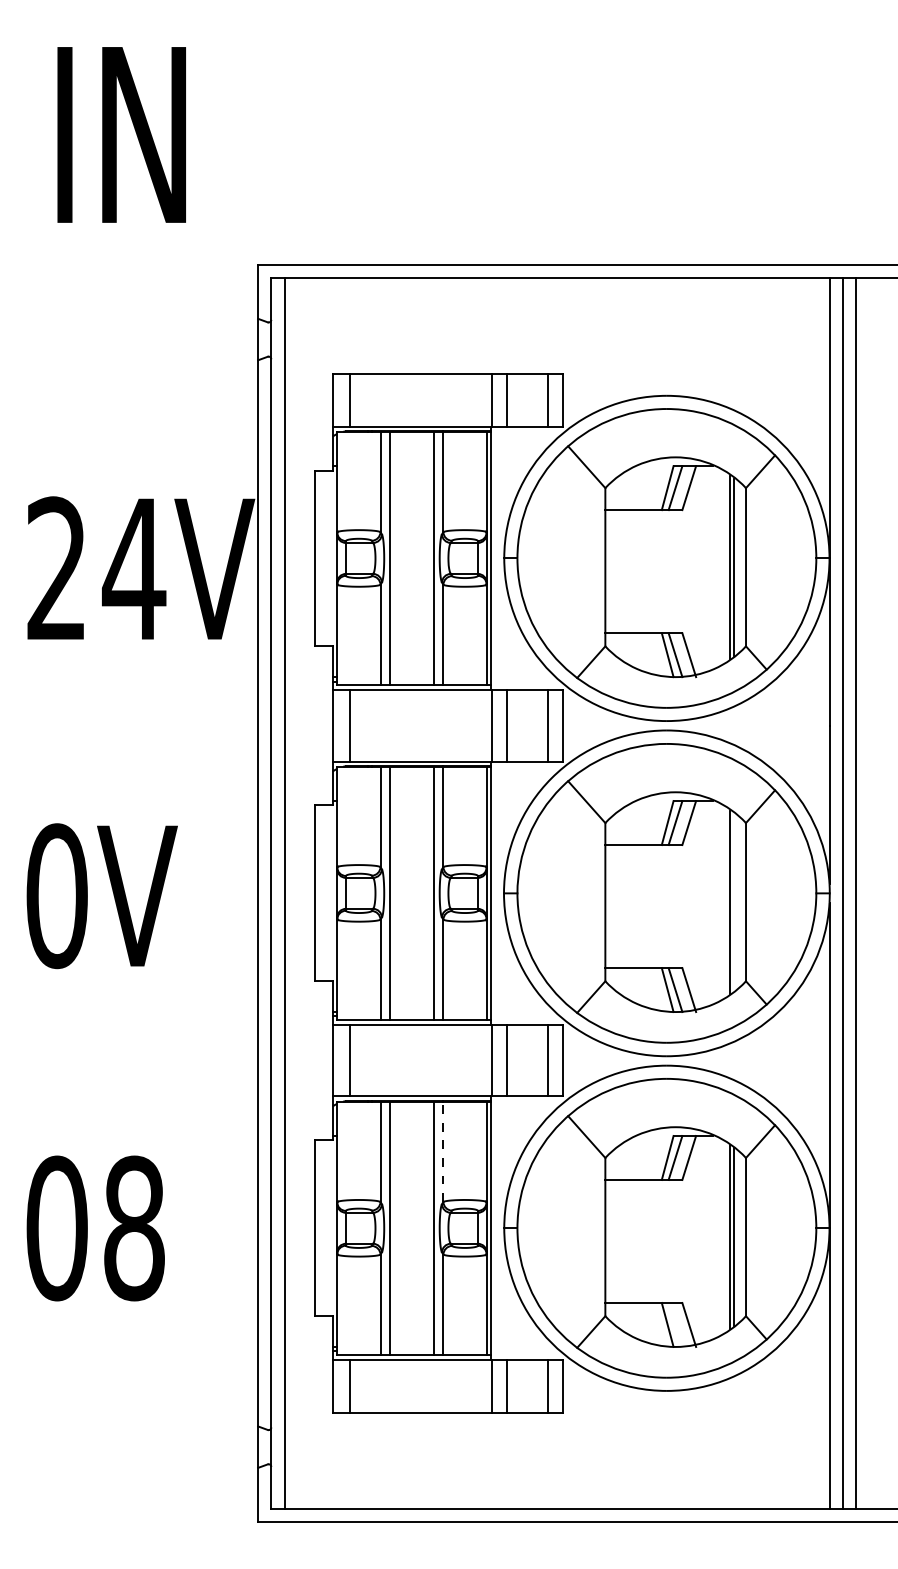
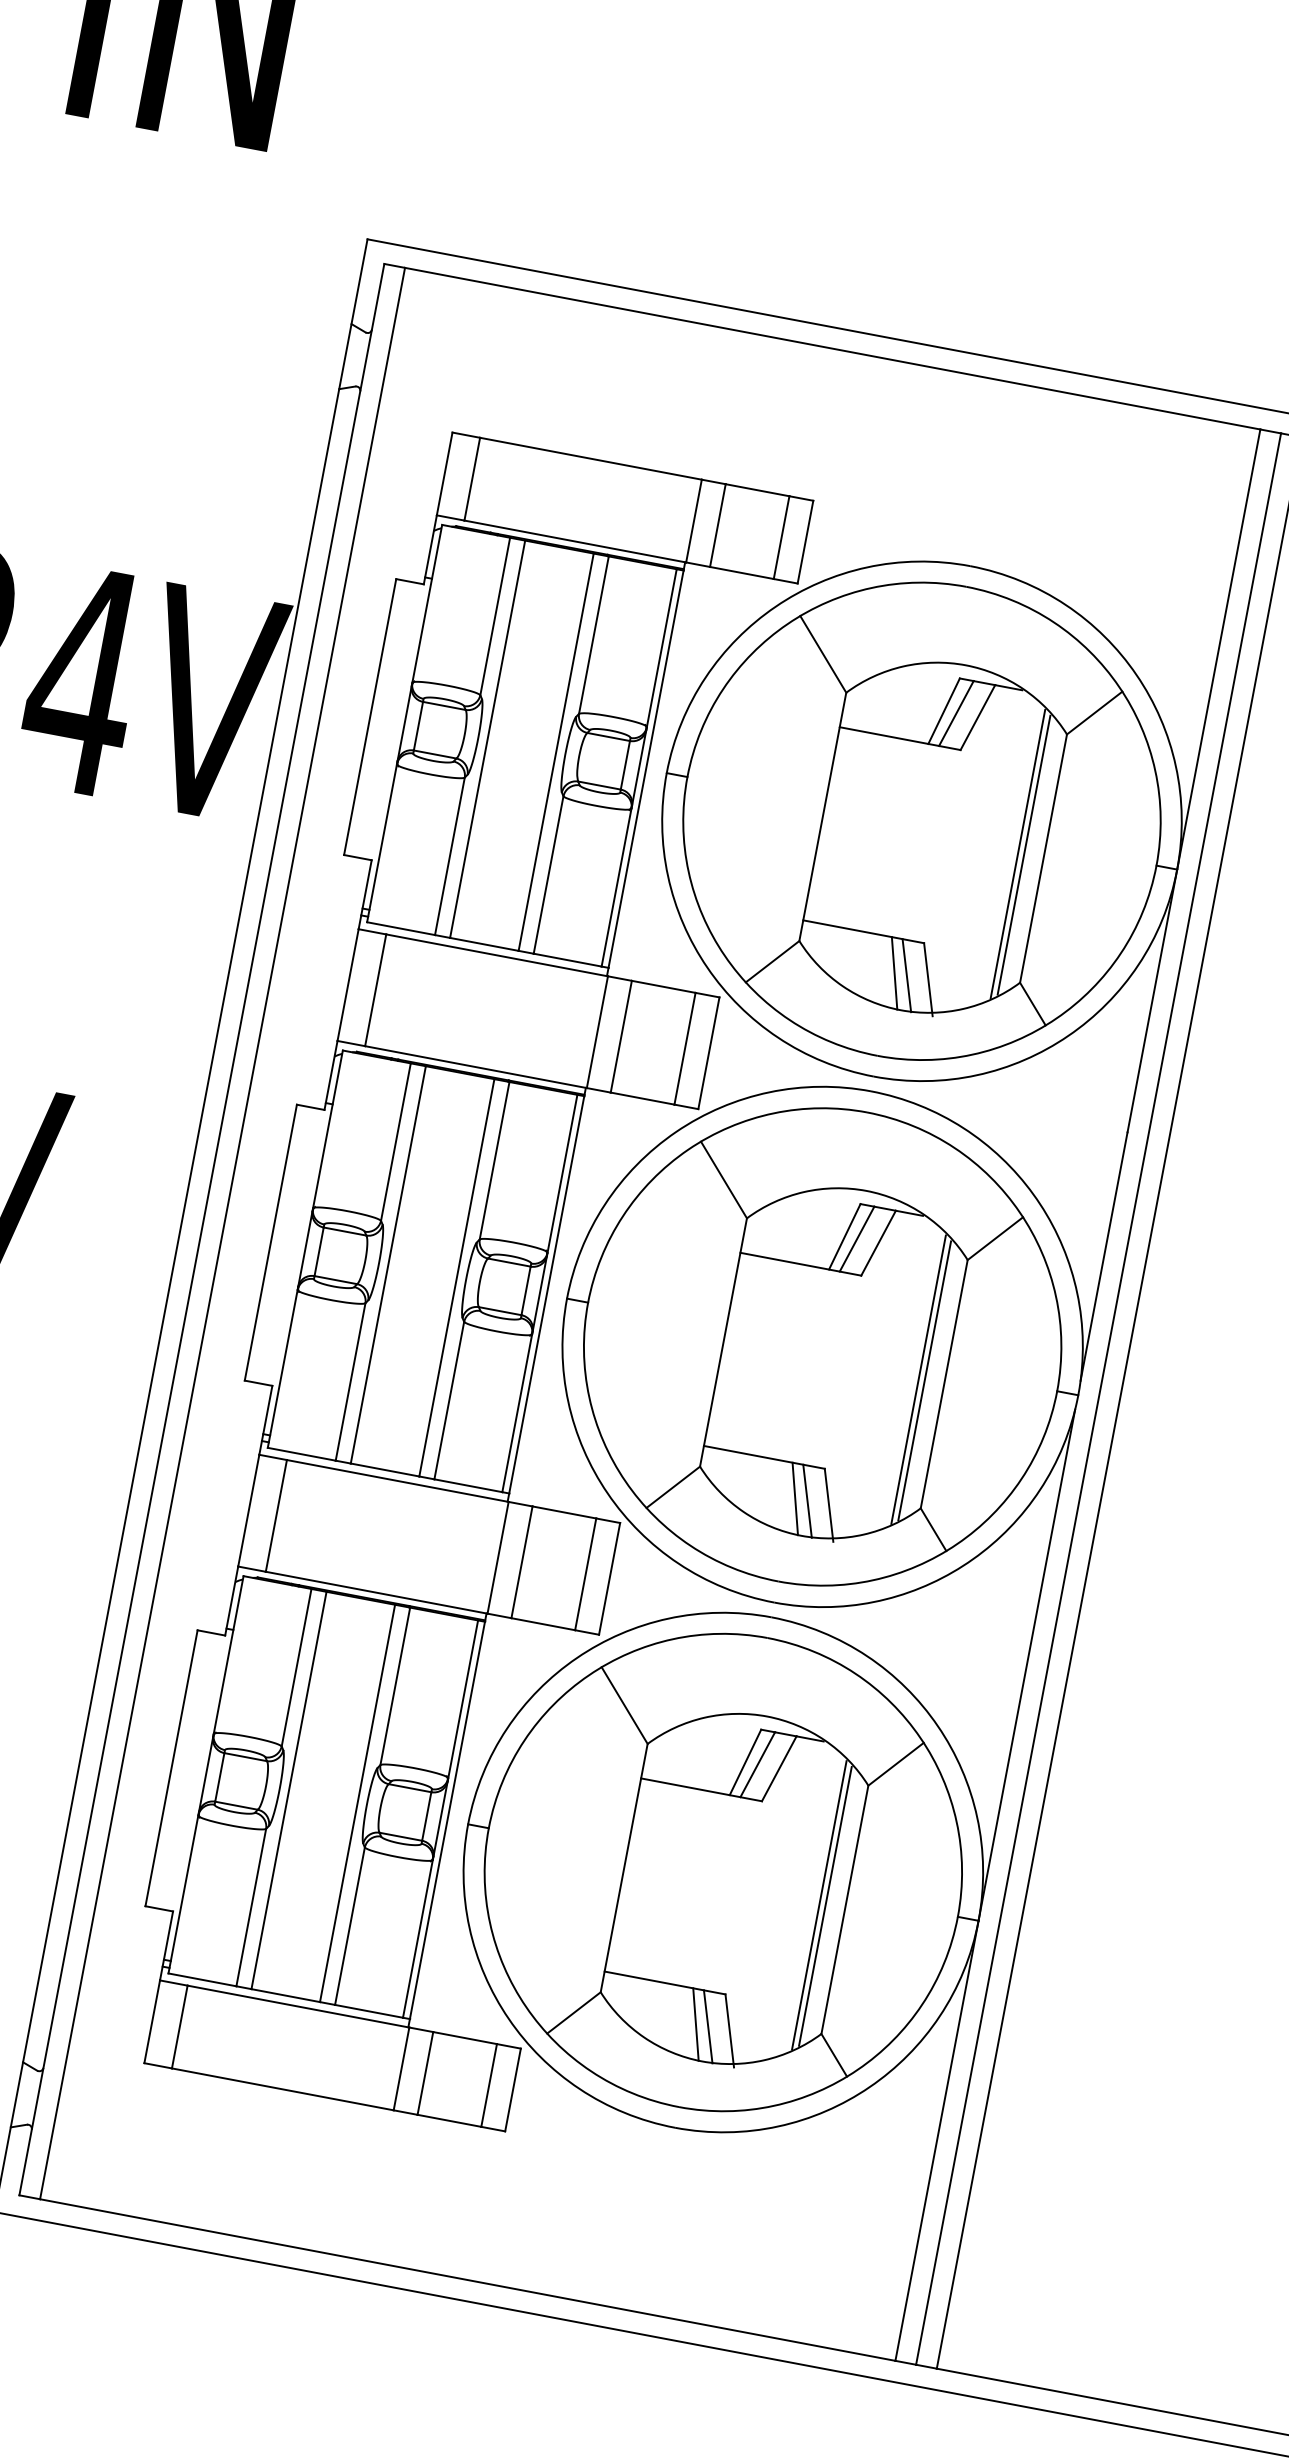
line: (733, 902) -> (924, 1381), added
line: (443, 1151) -> (395, 1685), dashed -> solid
line: (675, 1324) -> (708, 2026), added

